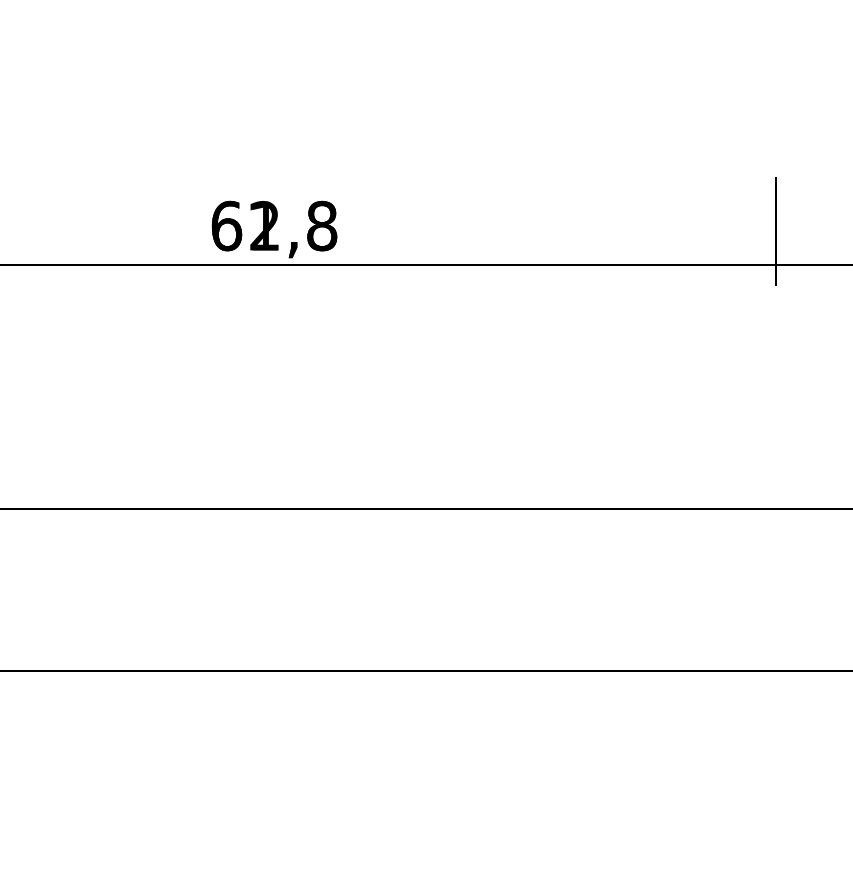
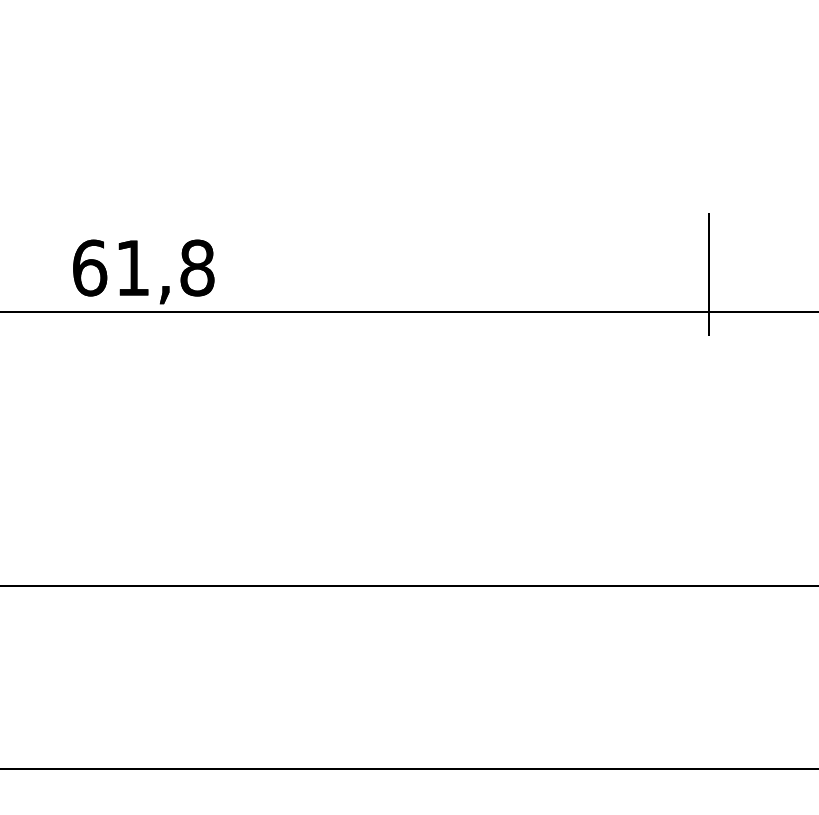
text: (264, 225) -> (132, 267), 62,8 -> 61,8

